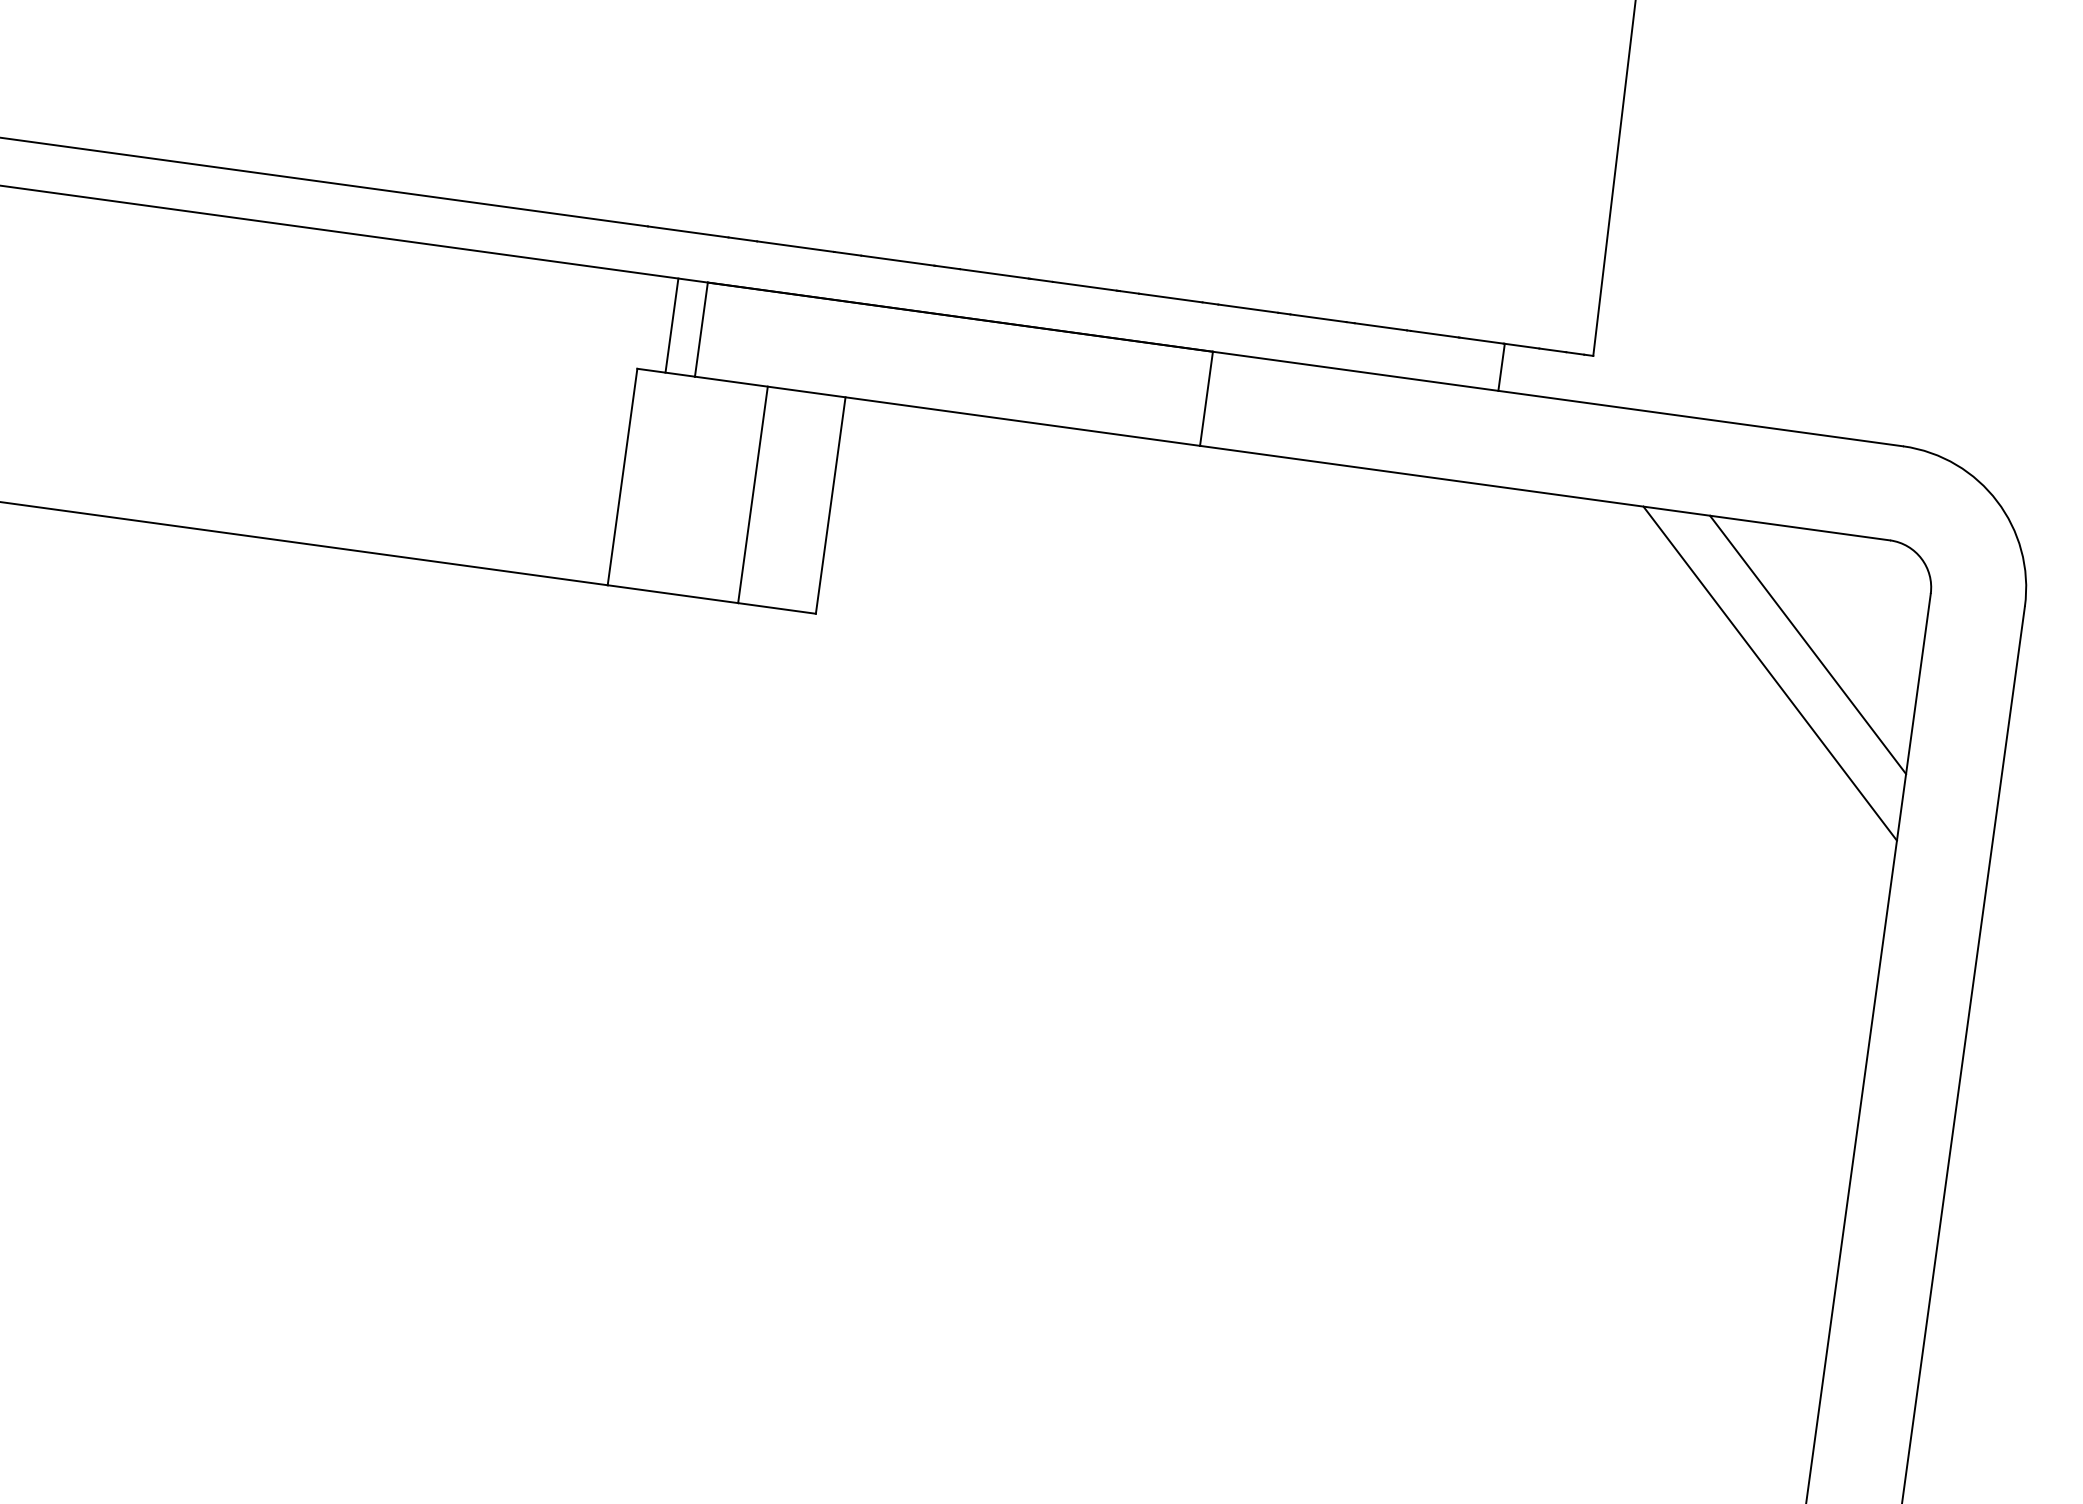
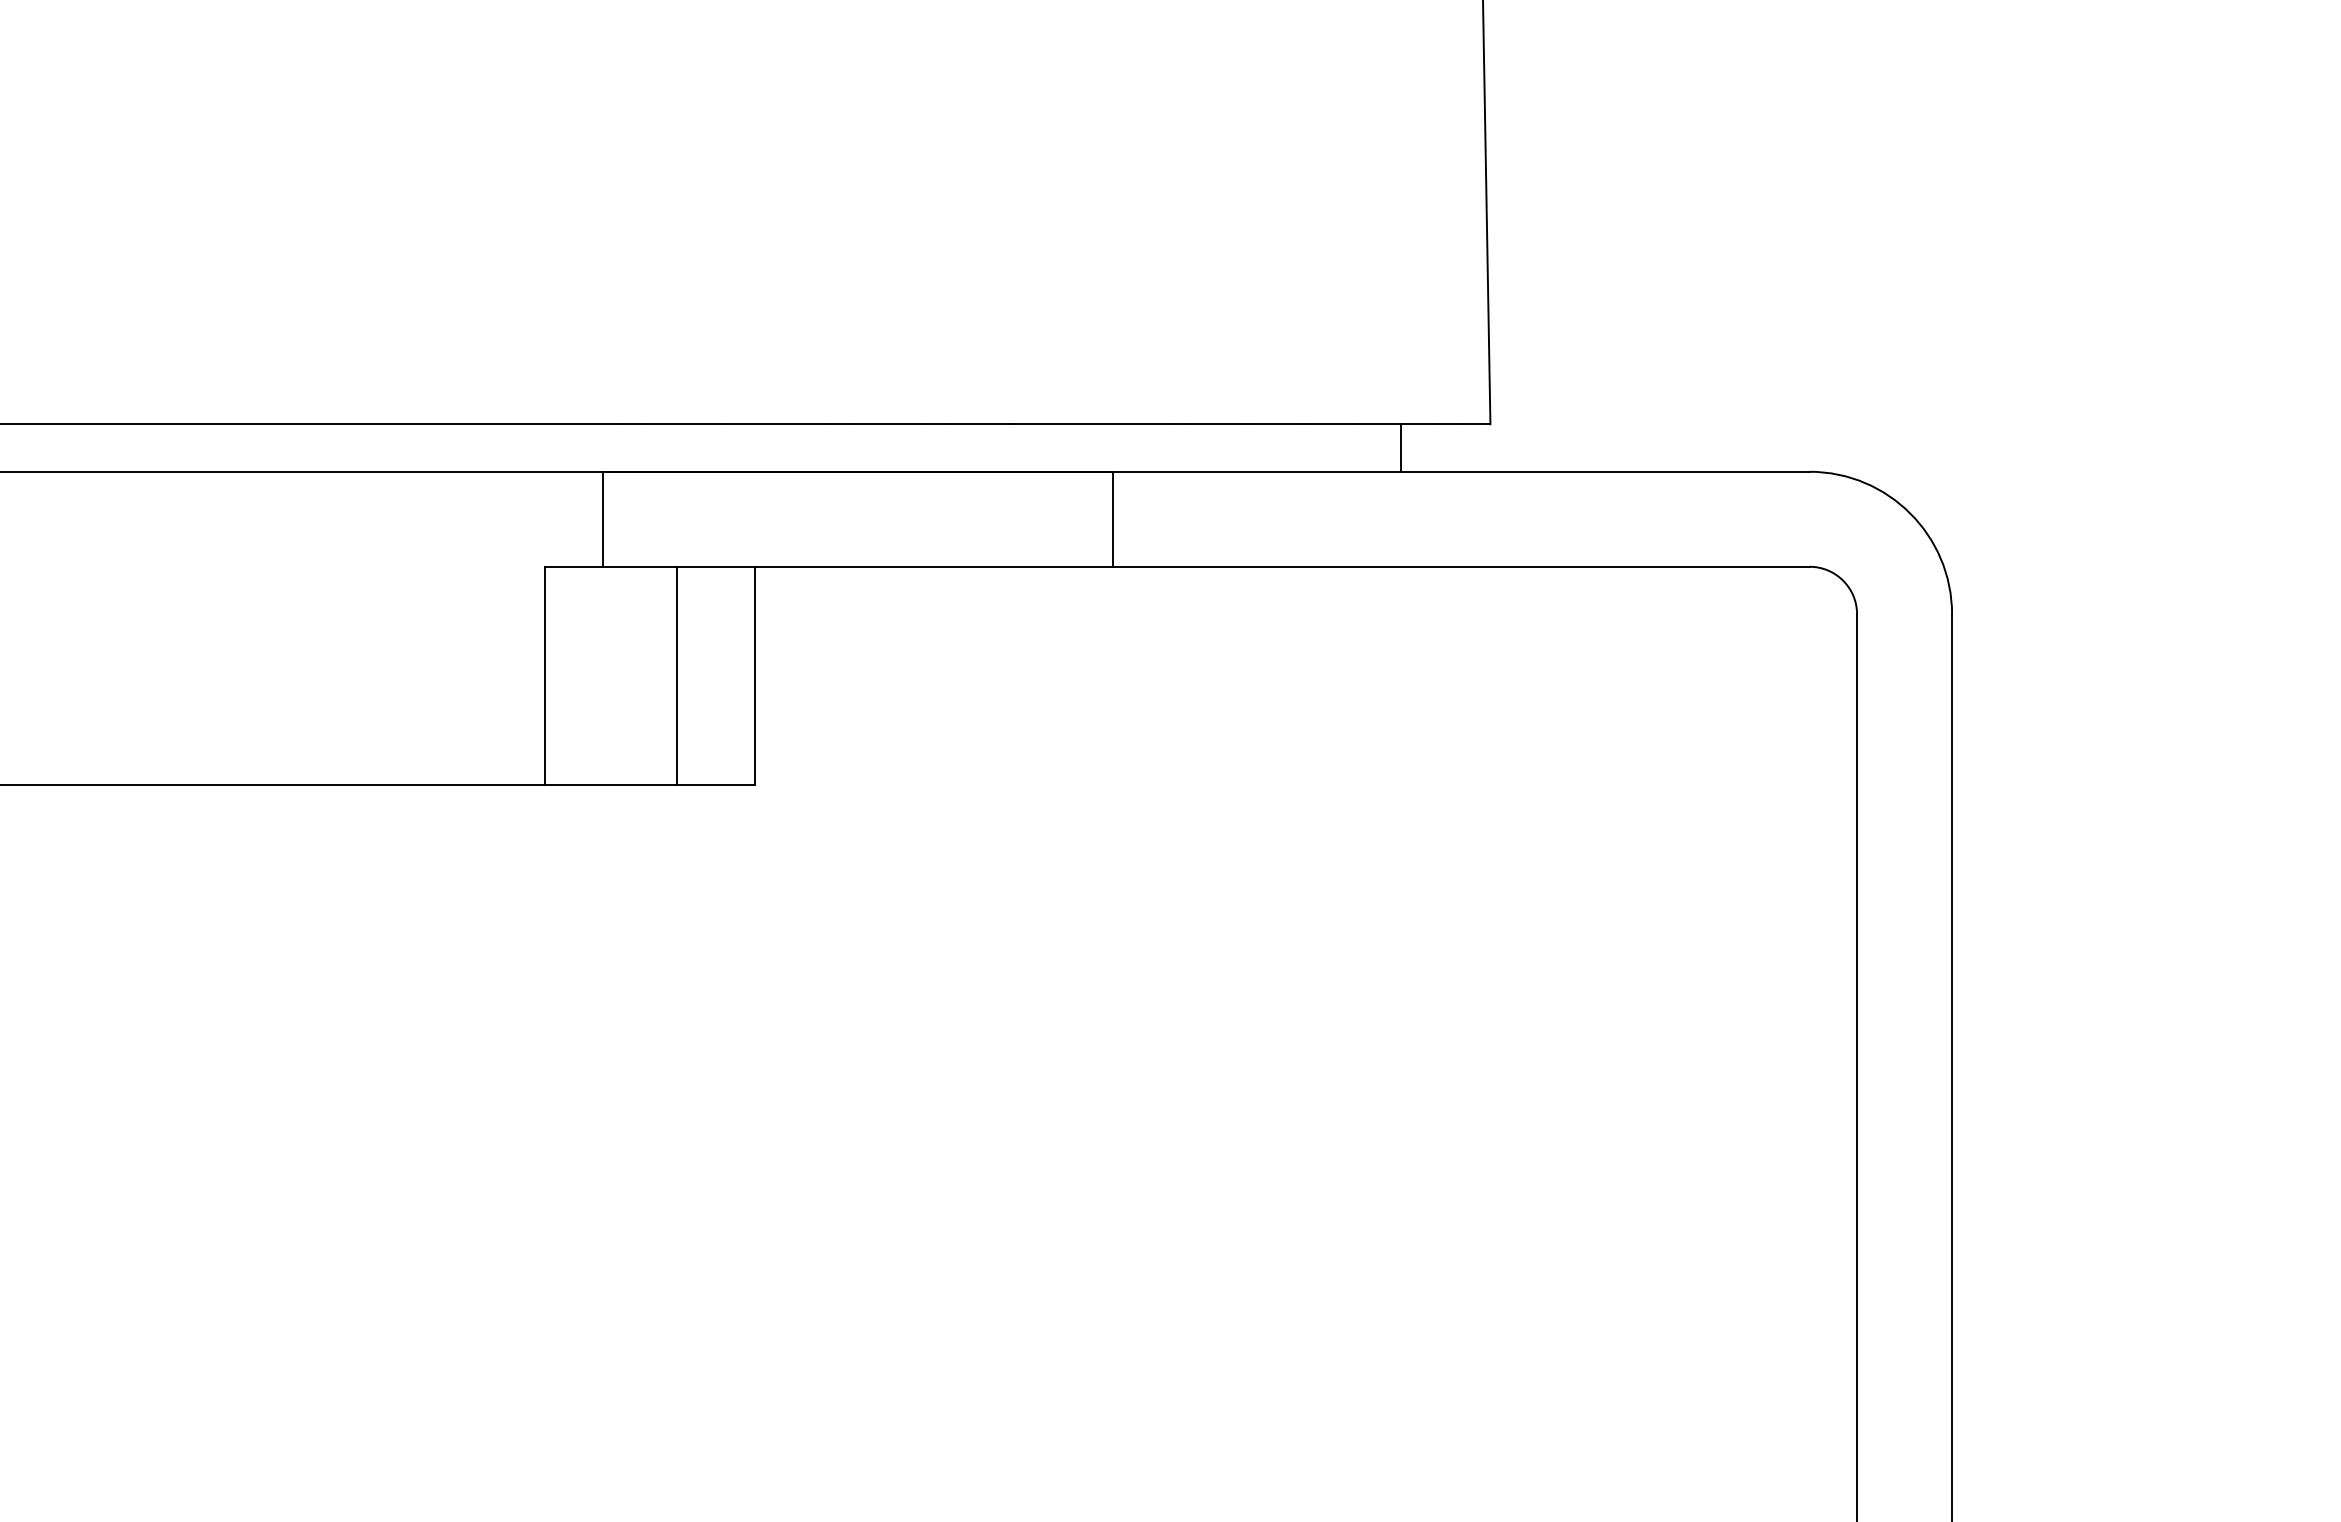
line: (672, 324) -> (573, 518), removed
line: (1808, 644) -> (1742, 681), removed
line: (1769, 673) -> (1708, 714), removed

